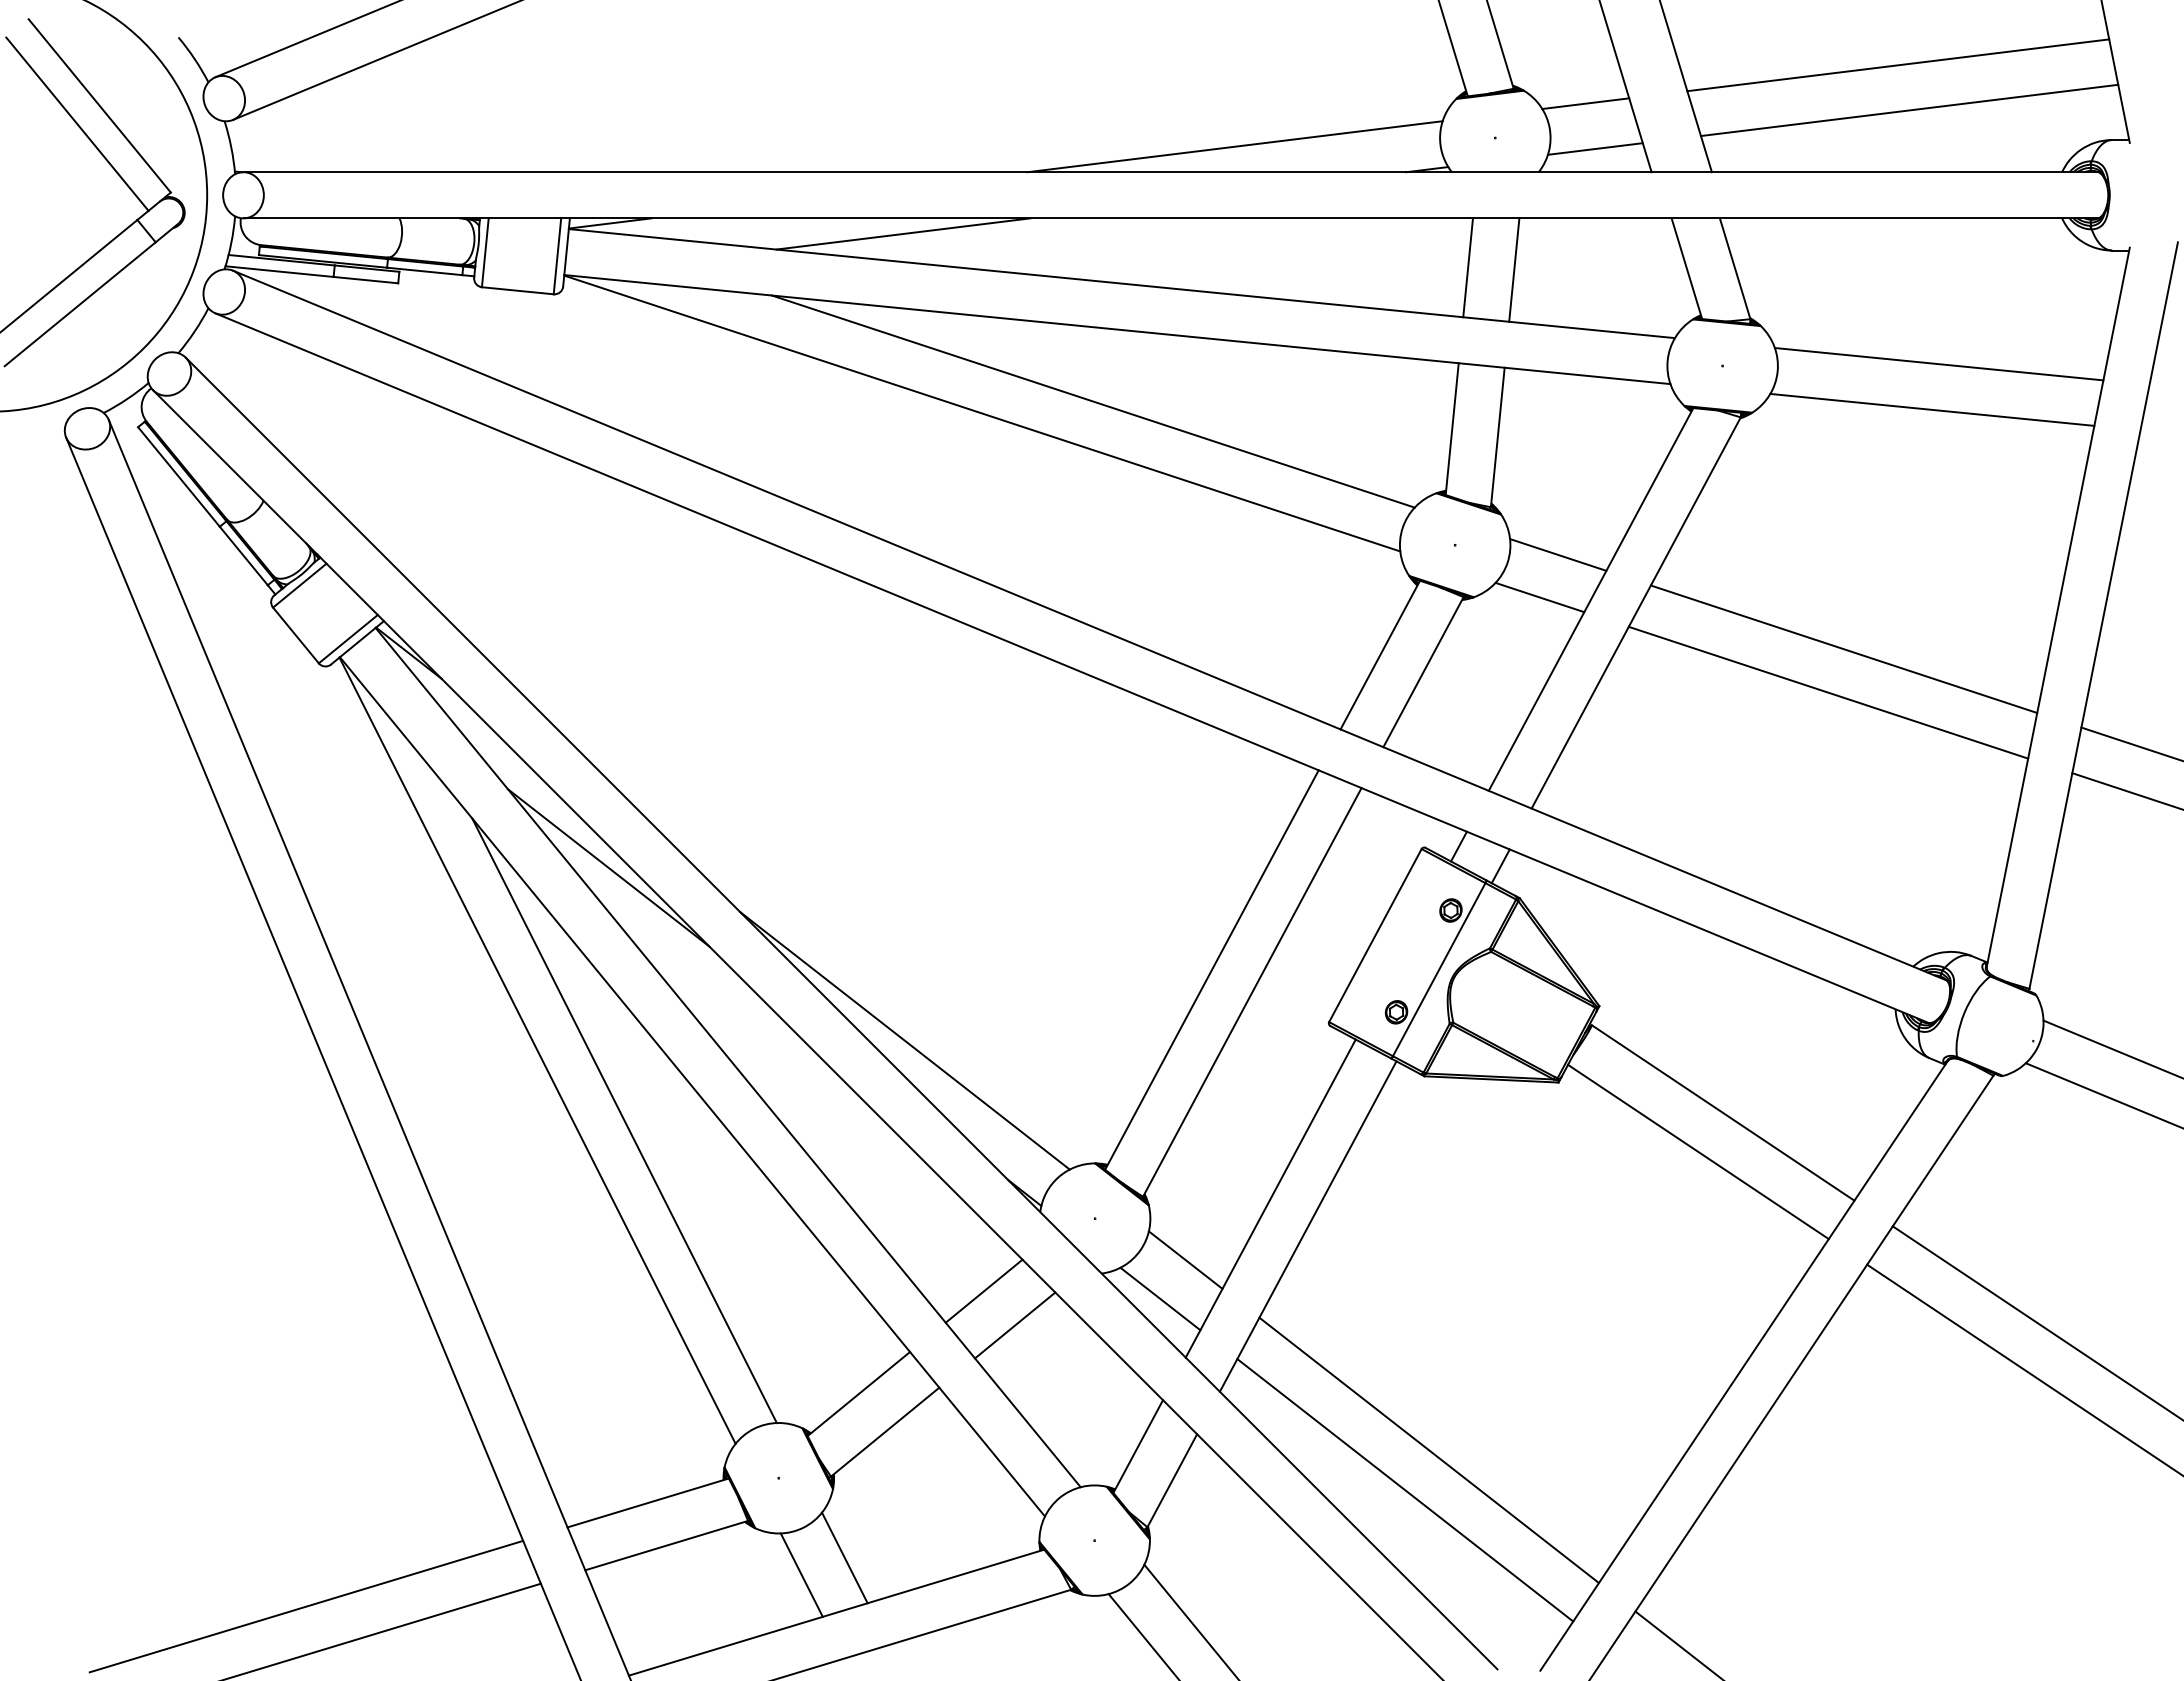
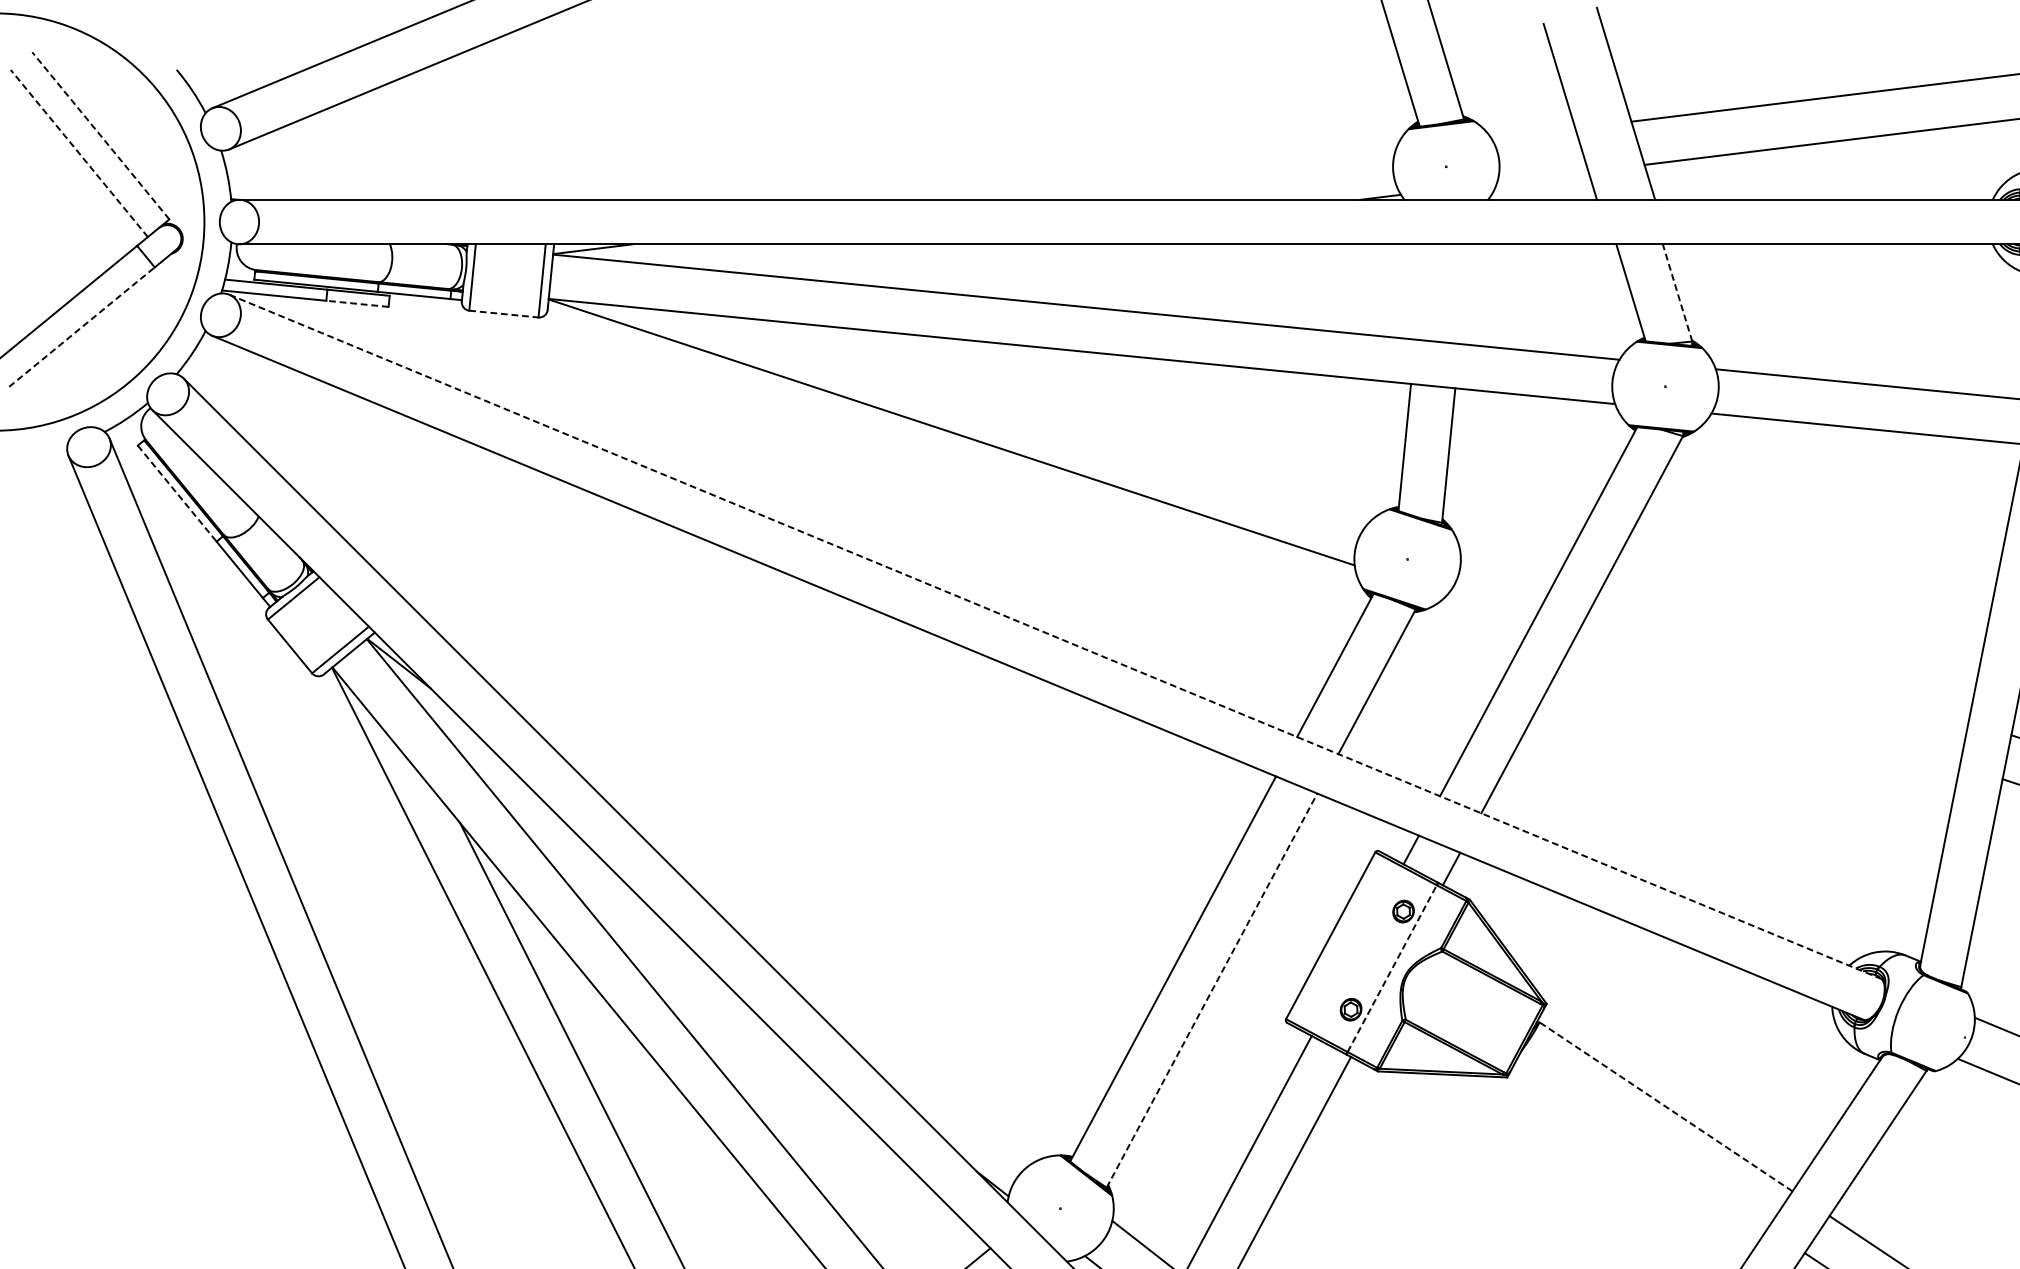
line: (1585, 103) -> (1533, 133), removed
line: (99, 105) -> (100, 135), solid -> dashed
line: (77, 123) -> (79, 152), solid -> dashed
line: (1234, 146) -> (1194, 175), removed
line: (1594, 148) -> (1541, 176), removed
line: (903, 233) -> (875, 258), removed
line: (1467, 267) -> (1419, 291), removed
line: (1735, 268) -> (1677, 292), solid -> dashed
line: (1514, 269) -> (1464, 293), removed
line: (365, 280) -> (357, 304), solid -> dashed
line: (518, 290) -> (504, 313), solid -> dashed
line: (80, 304) -> (82, 327), solid -> dashed
line: (1092, 401) -> (1057, 420), removed
line: (179, 477) -> (177, 494), solid -> dashed
line: (1558, 554) -> (1507, 568), removed
line: (1539, 597) -> (1488, 609), removed
line: (1089, 625) -> (1055, 636), solid -> dashed
line: (1843, 649) -> (1782, 659), removed
line: (1828, 692) -> (1767, 701), removed
line: (608, 867) -> (591, 870), removed
line: (1439, 969) -> (1392, 968), solid -> dashed
line: (1252, 992) -> (1212, 990), solid -> dashed
line: (904, 1040) -> (876, 1036), removed
line: (1723, 1112) -> (1666, 1106), solid -> dashed
line: (1698, 1151) -> (1642, 1143), removed

